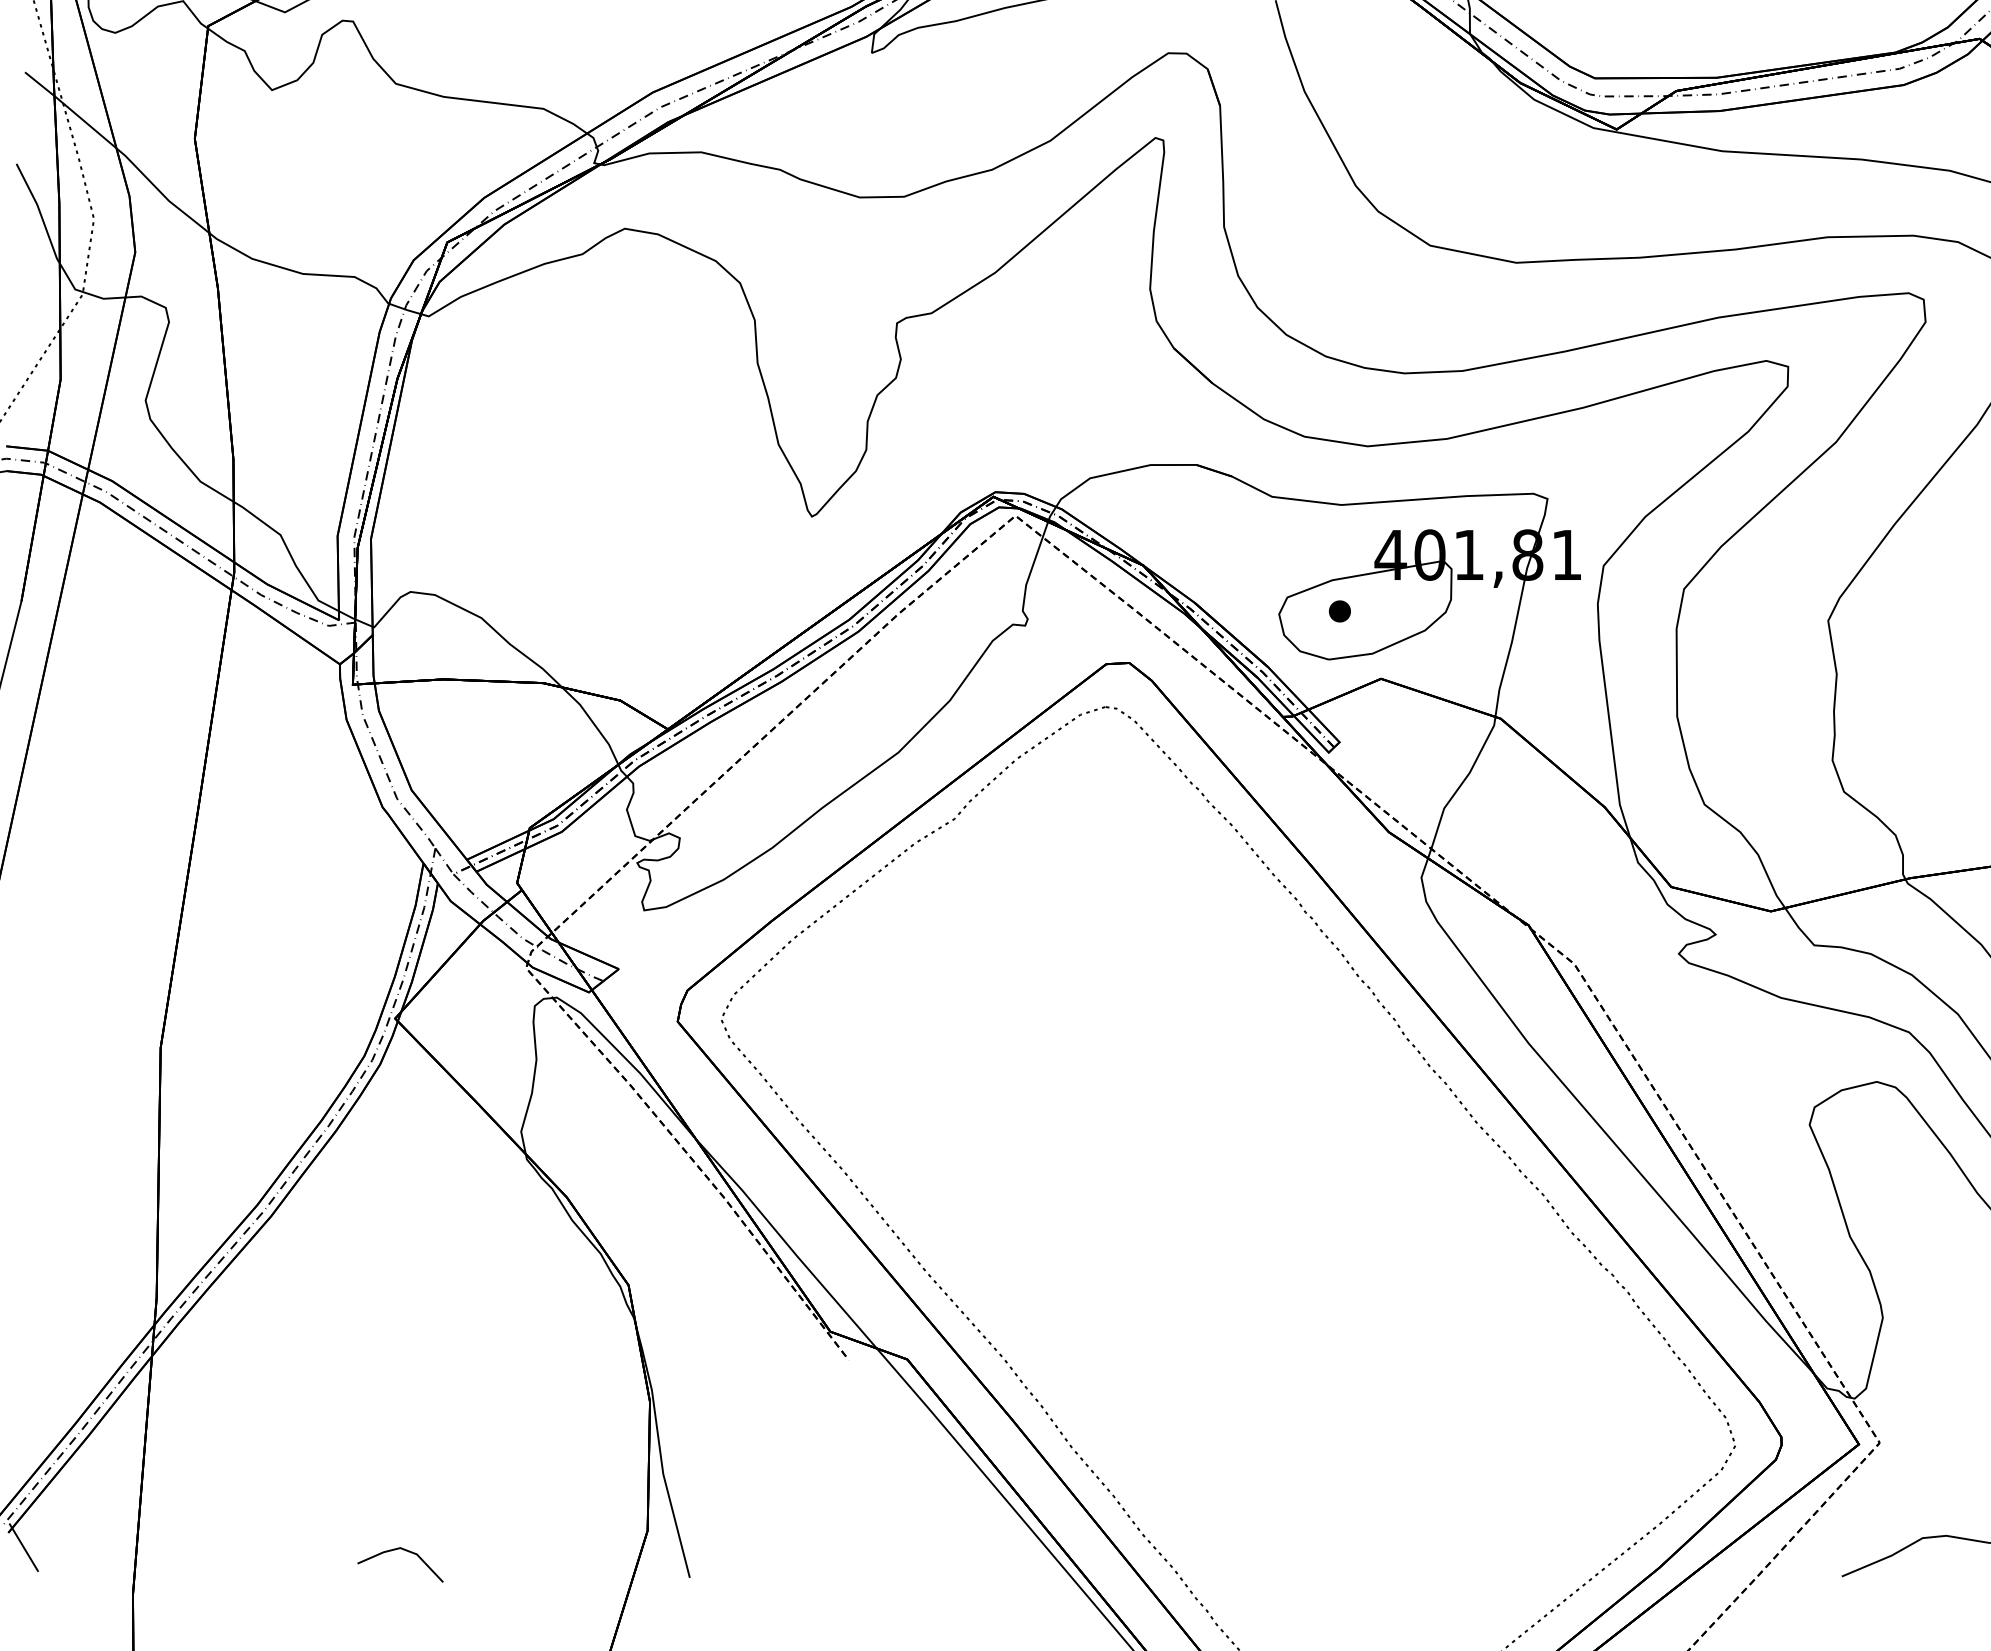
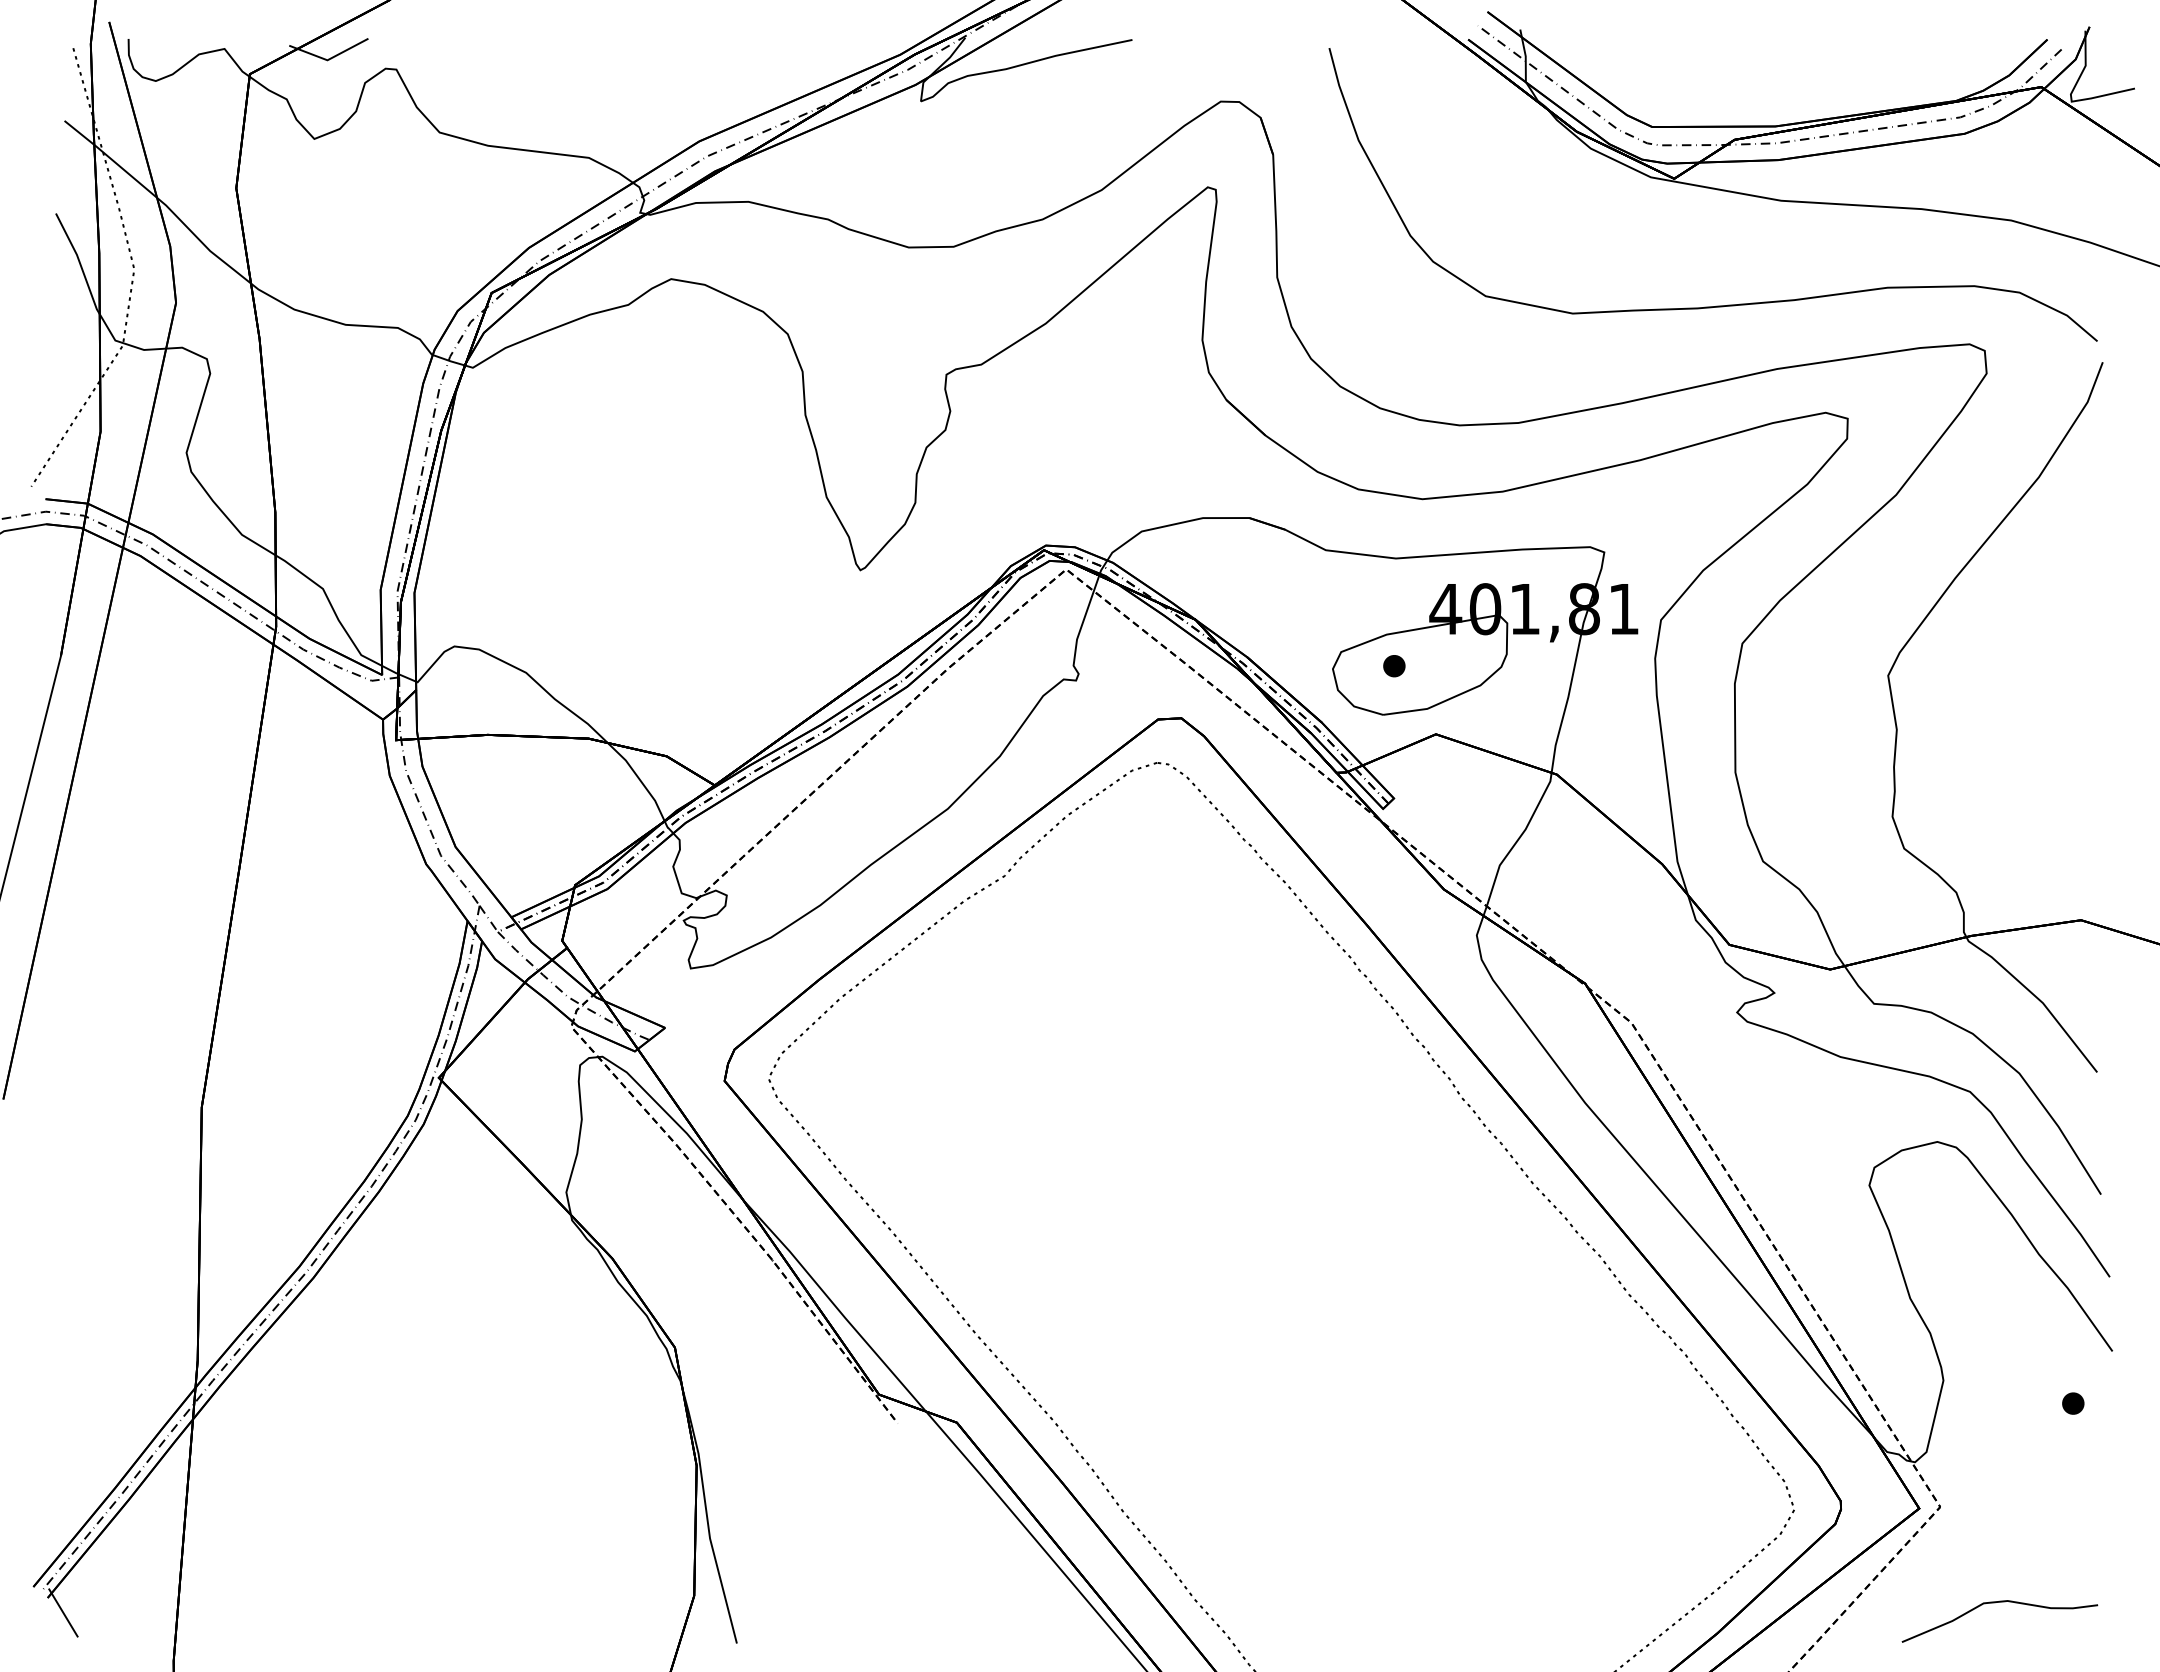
line: (405, 1551) -> (449, 1616), removed

